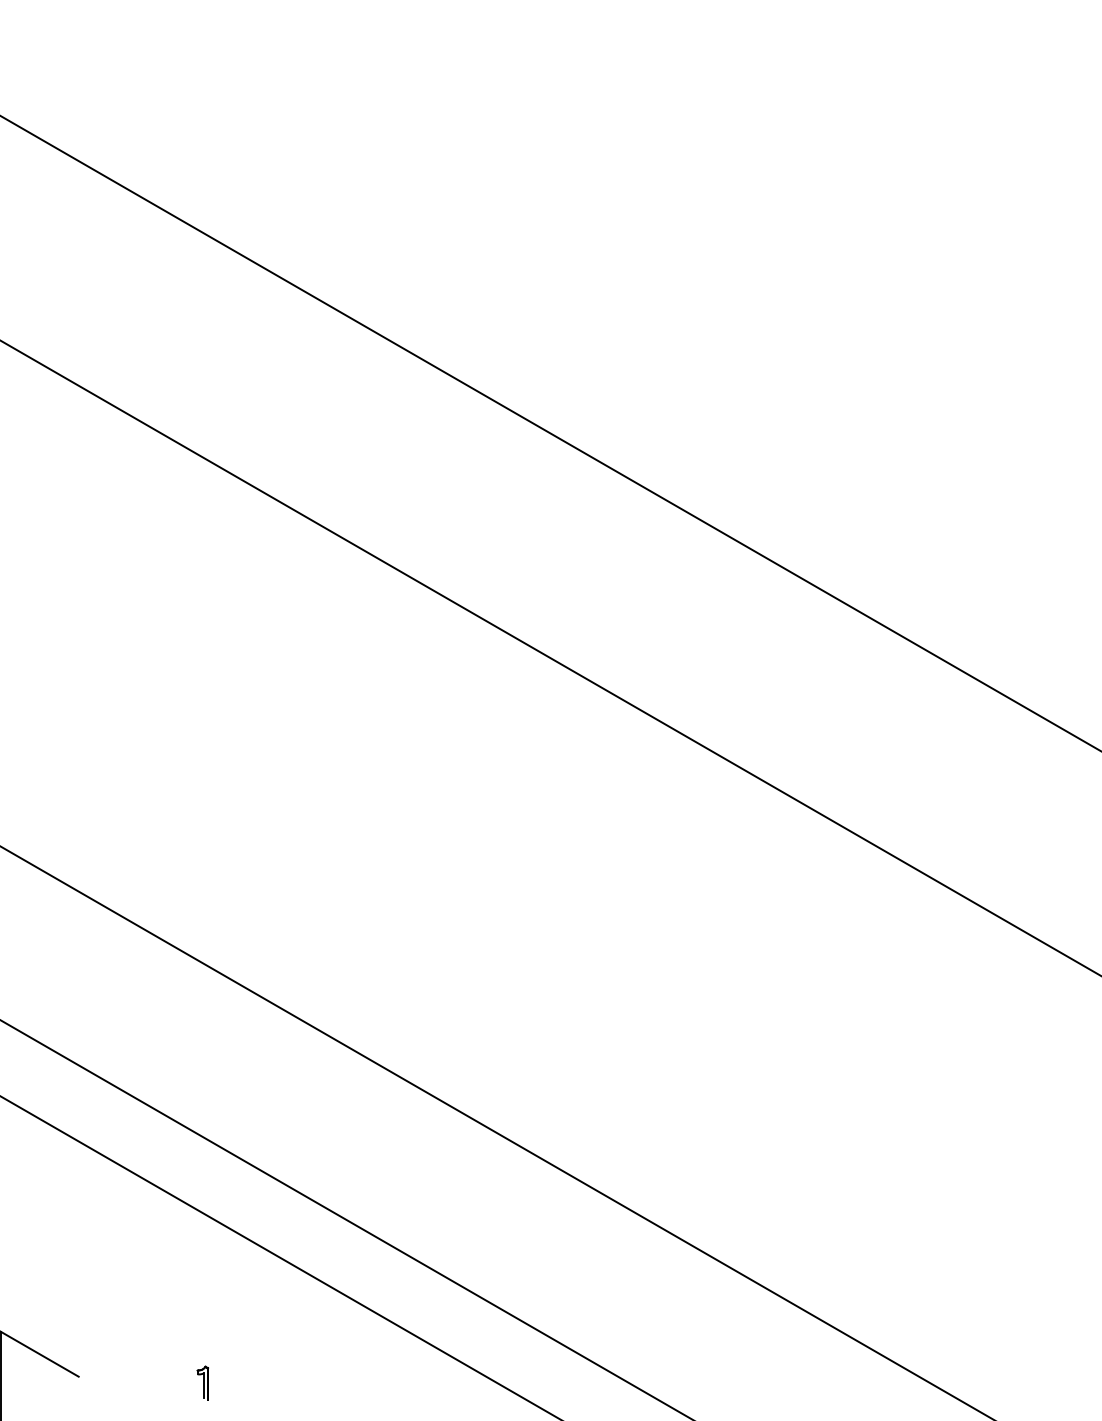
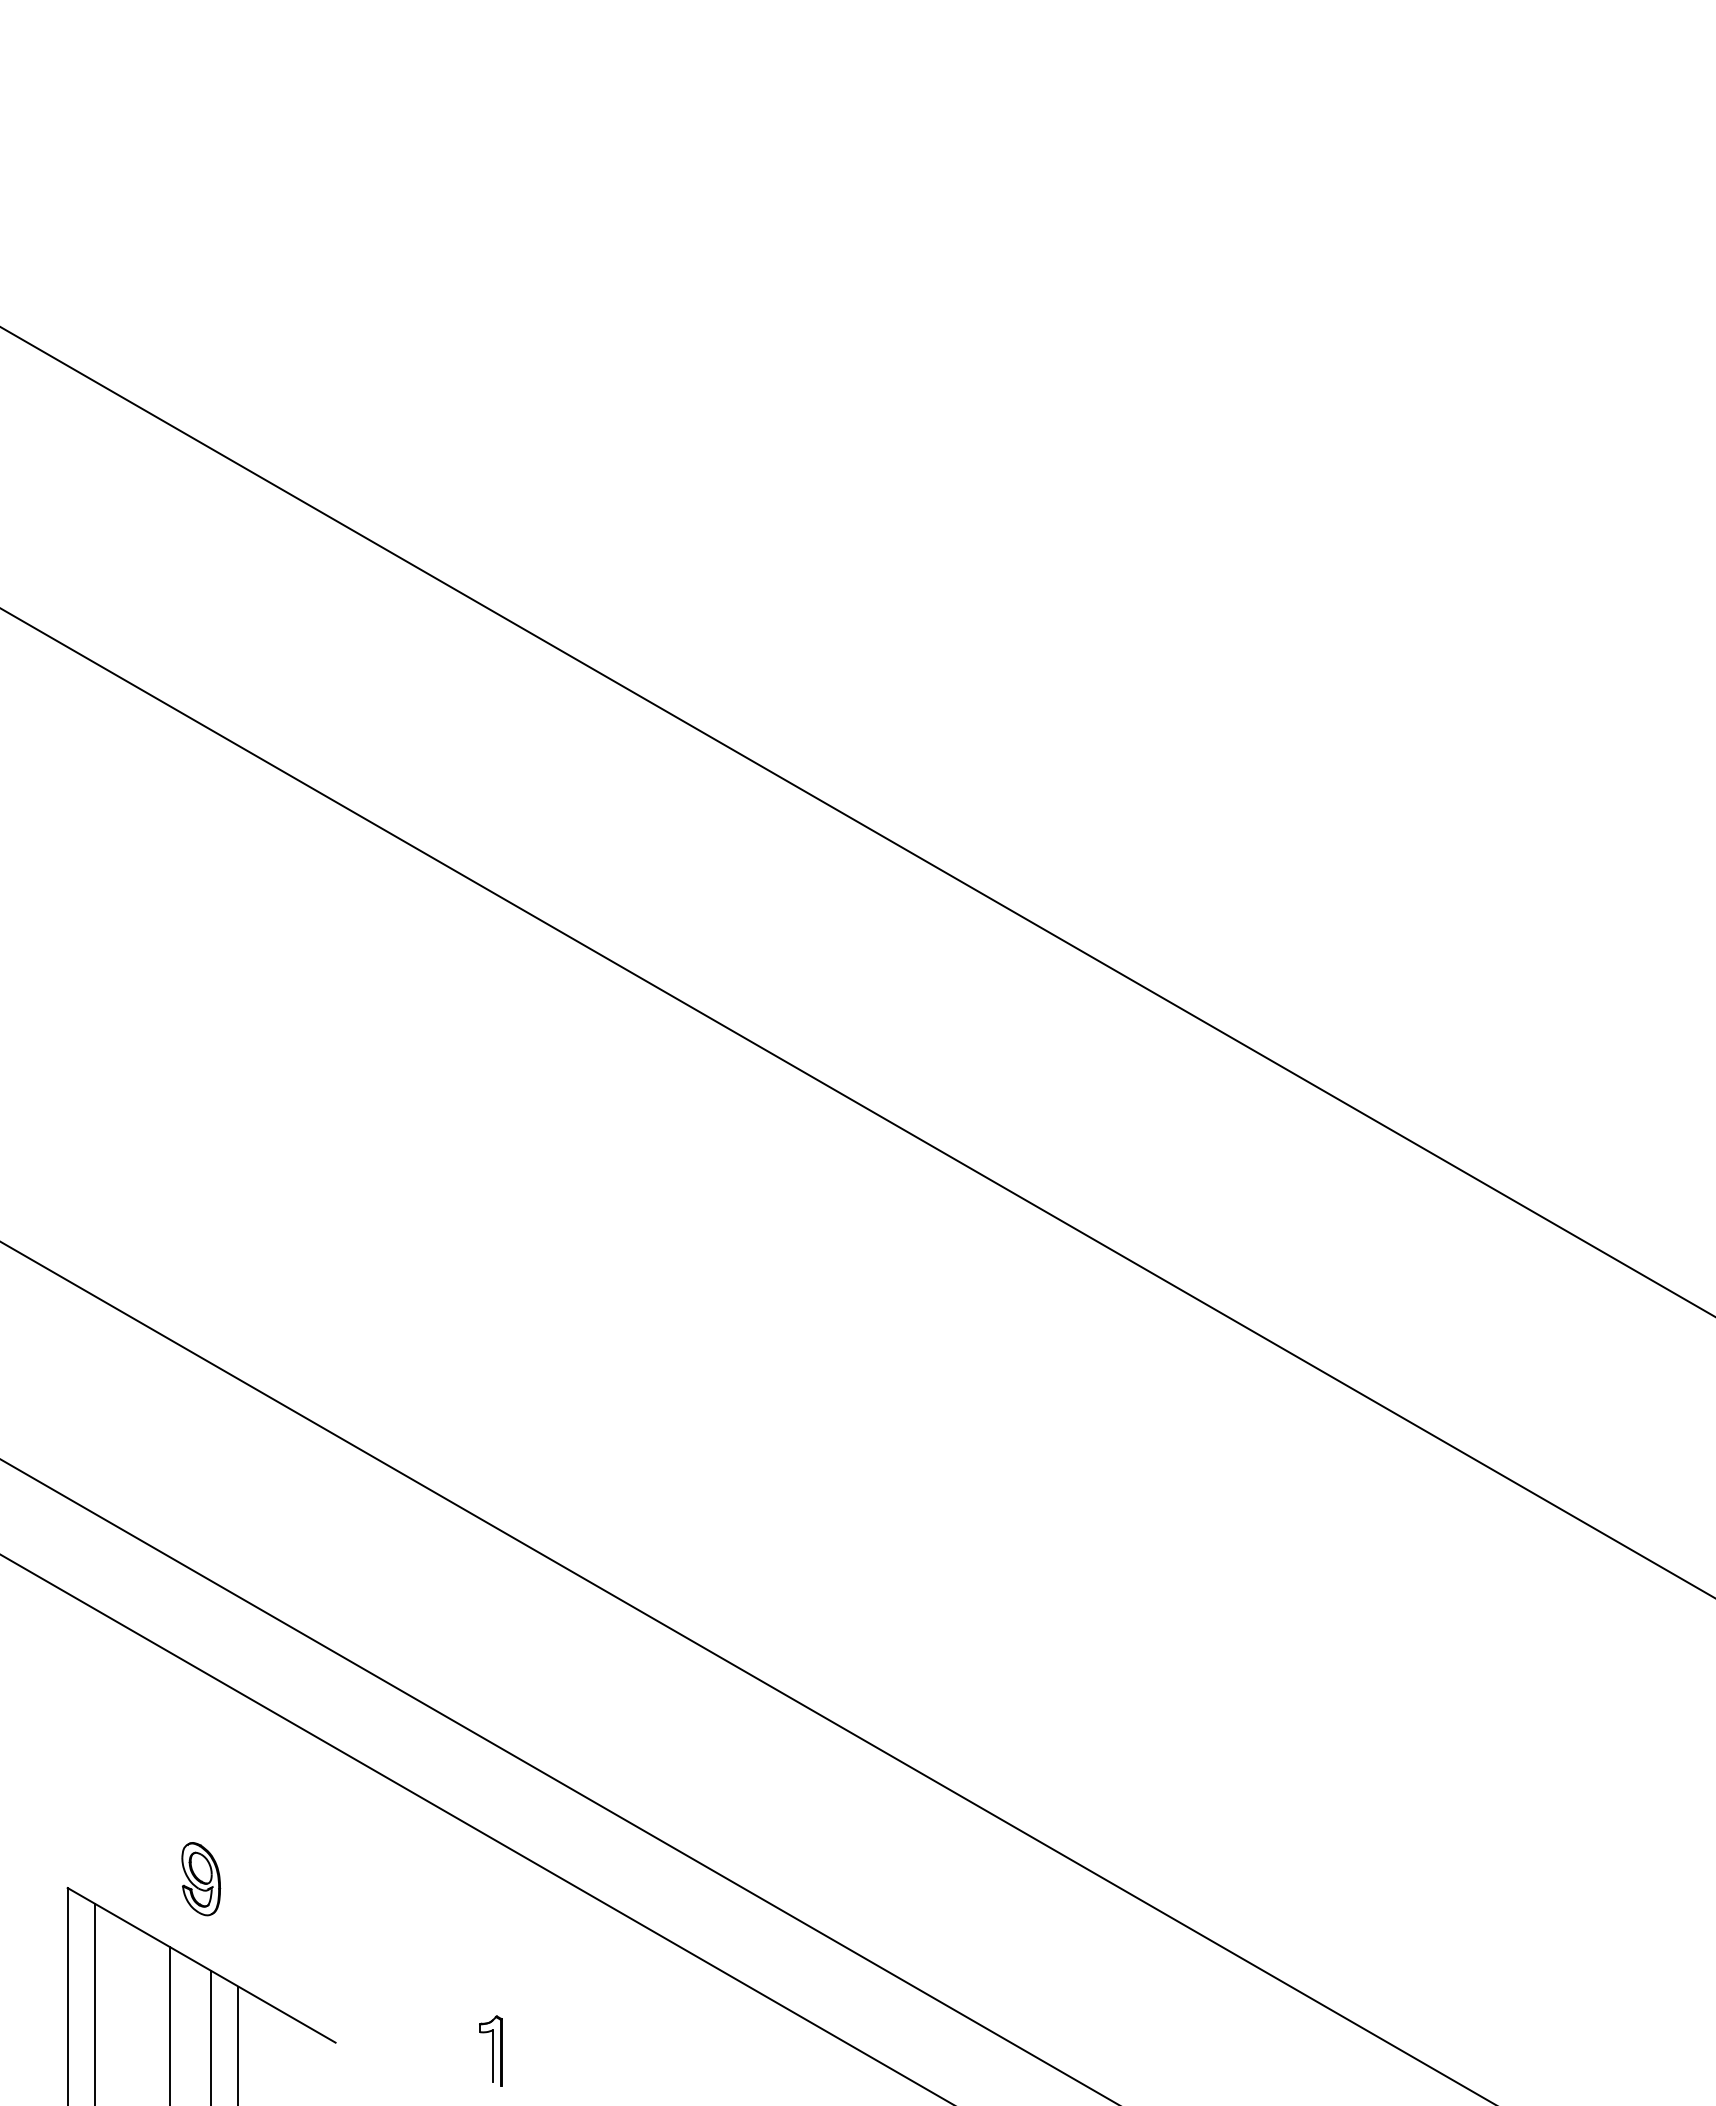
part: (202, 1382) -> (490, 2050), size x1.67

